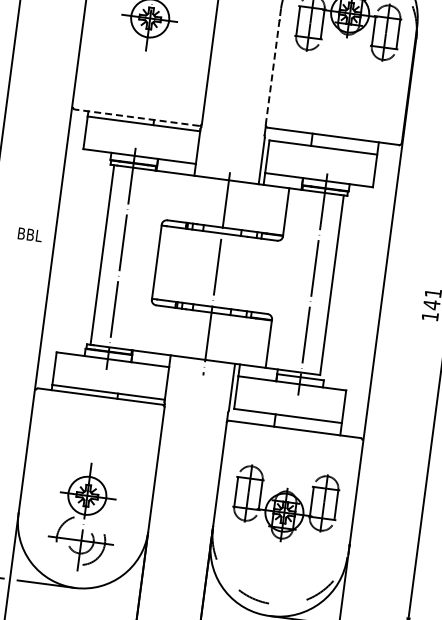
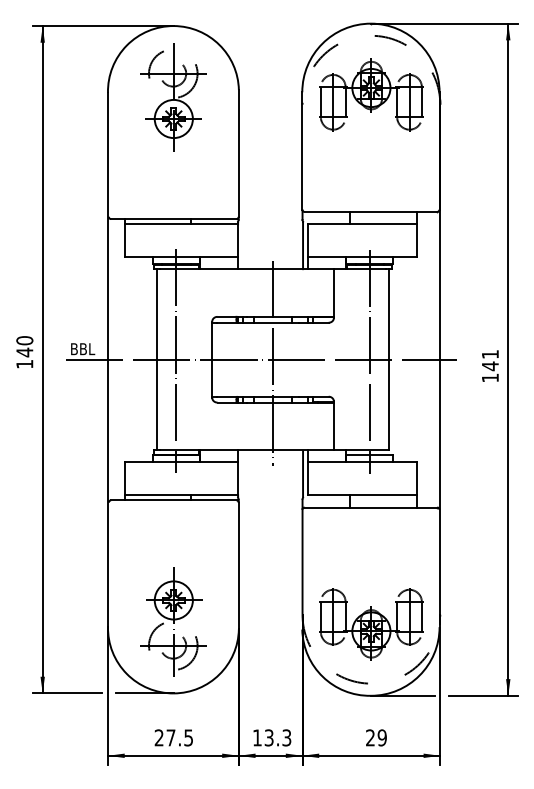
line: (273, 66) -> (302, 150), dashed -> solid
line: (136, 118) -> (173, 219), dashed -> solid
line: (205, 268) -> (261, 359), added
part: (285, 505) -> (371, 624), moved

